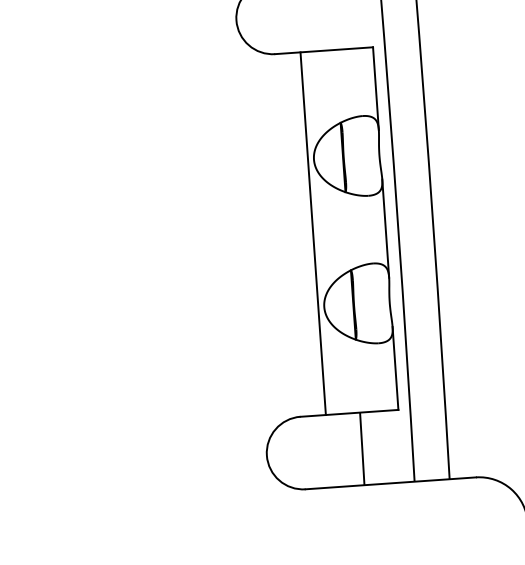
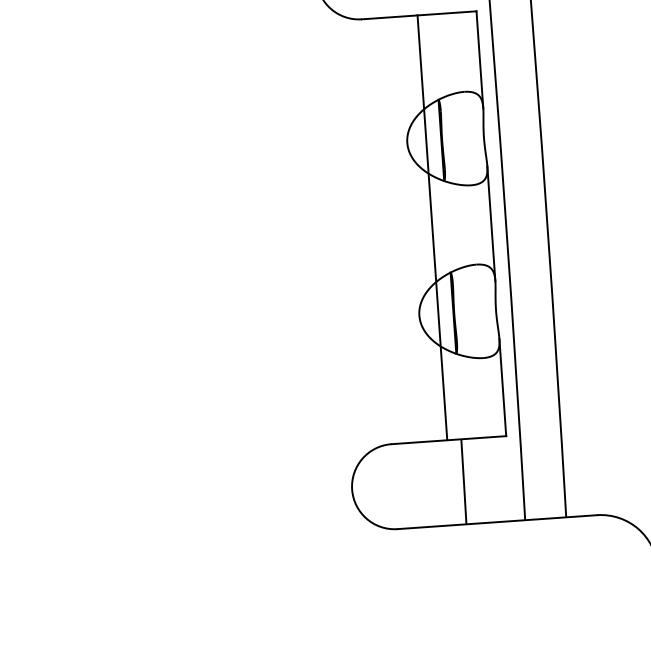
line: (313, 233) -> (432, 227), moved

